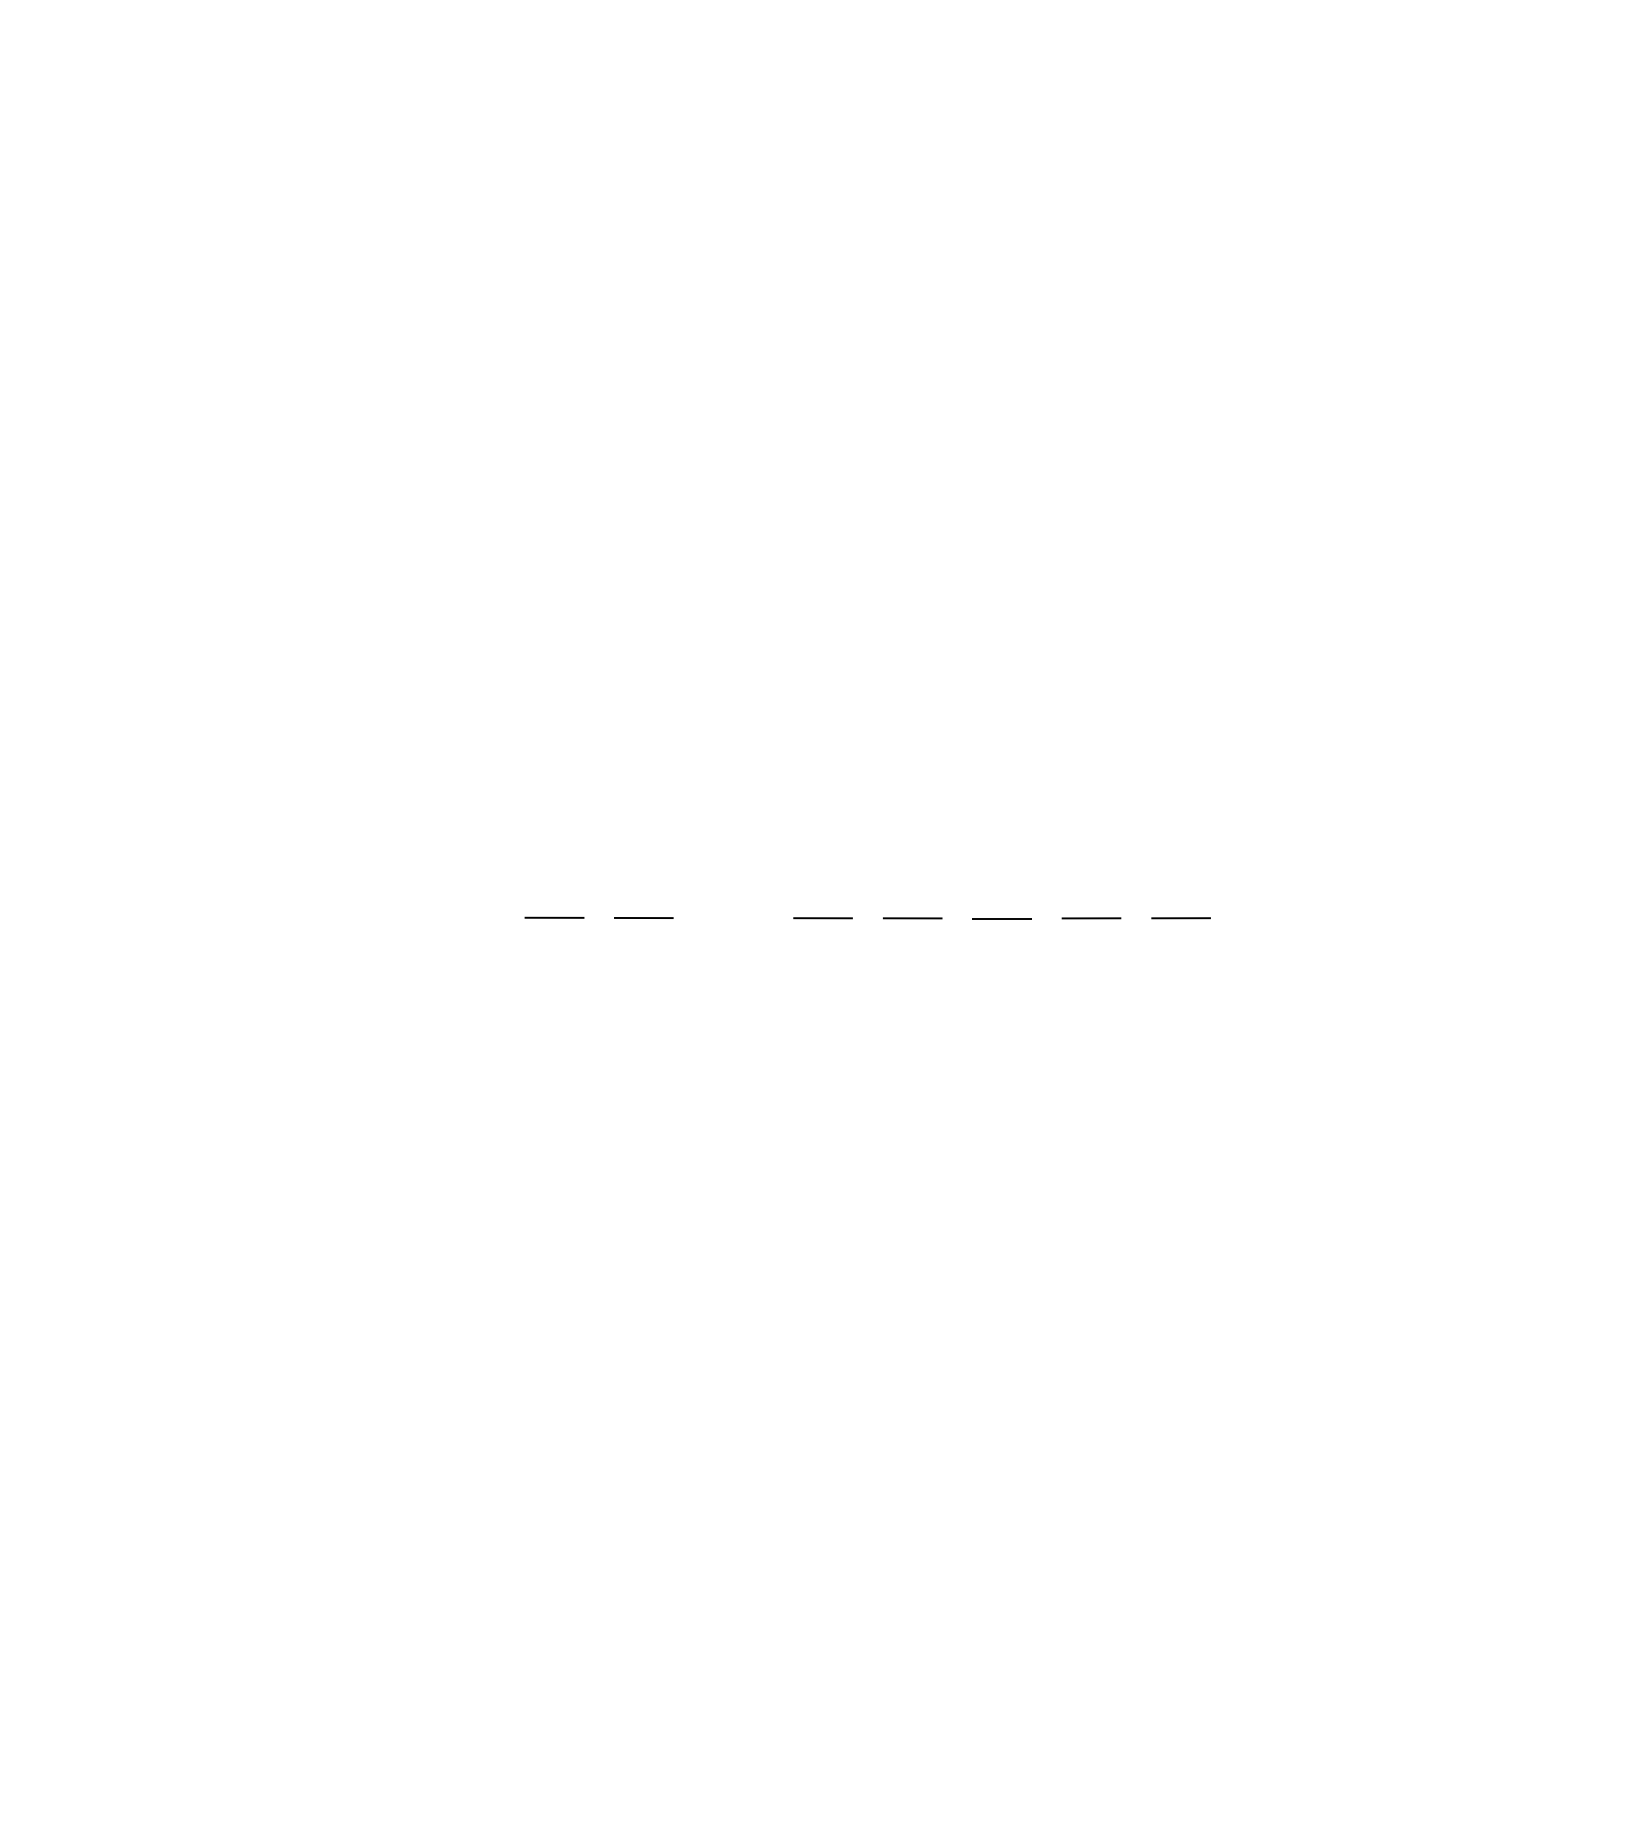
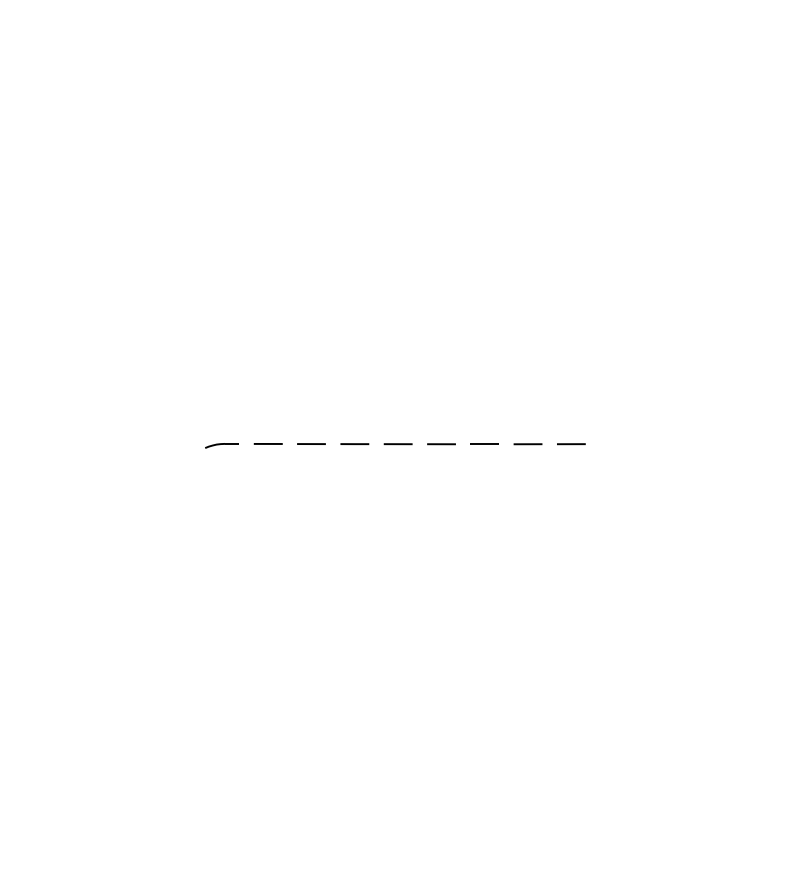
line: (732, 916) -> (354, 443), added
part: (457, 920) -> (221, 445), added

